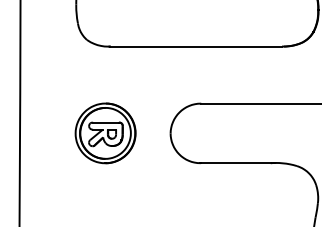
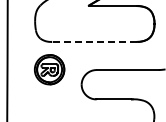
line: (194, 45) -> (93, 41), solid -> dashed
part: (105, 132) -> (49, 69), moved

